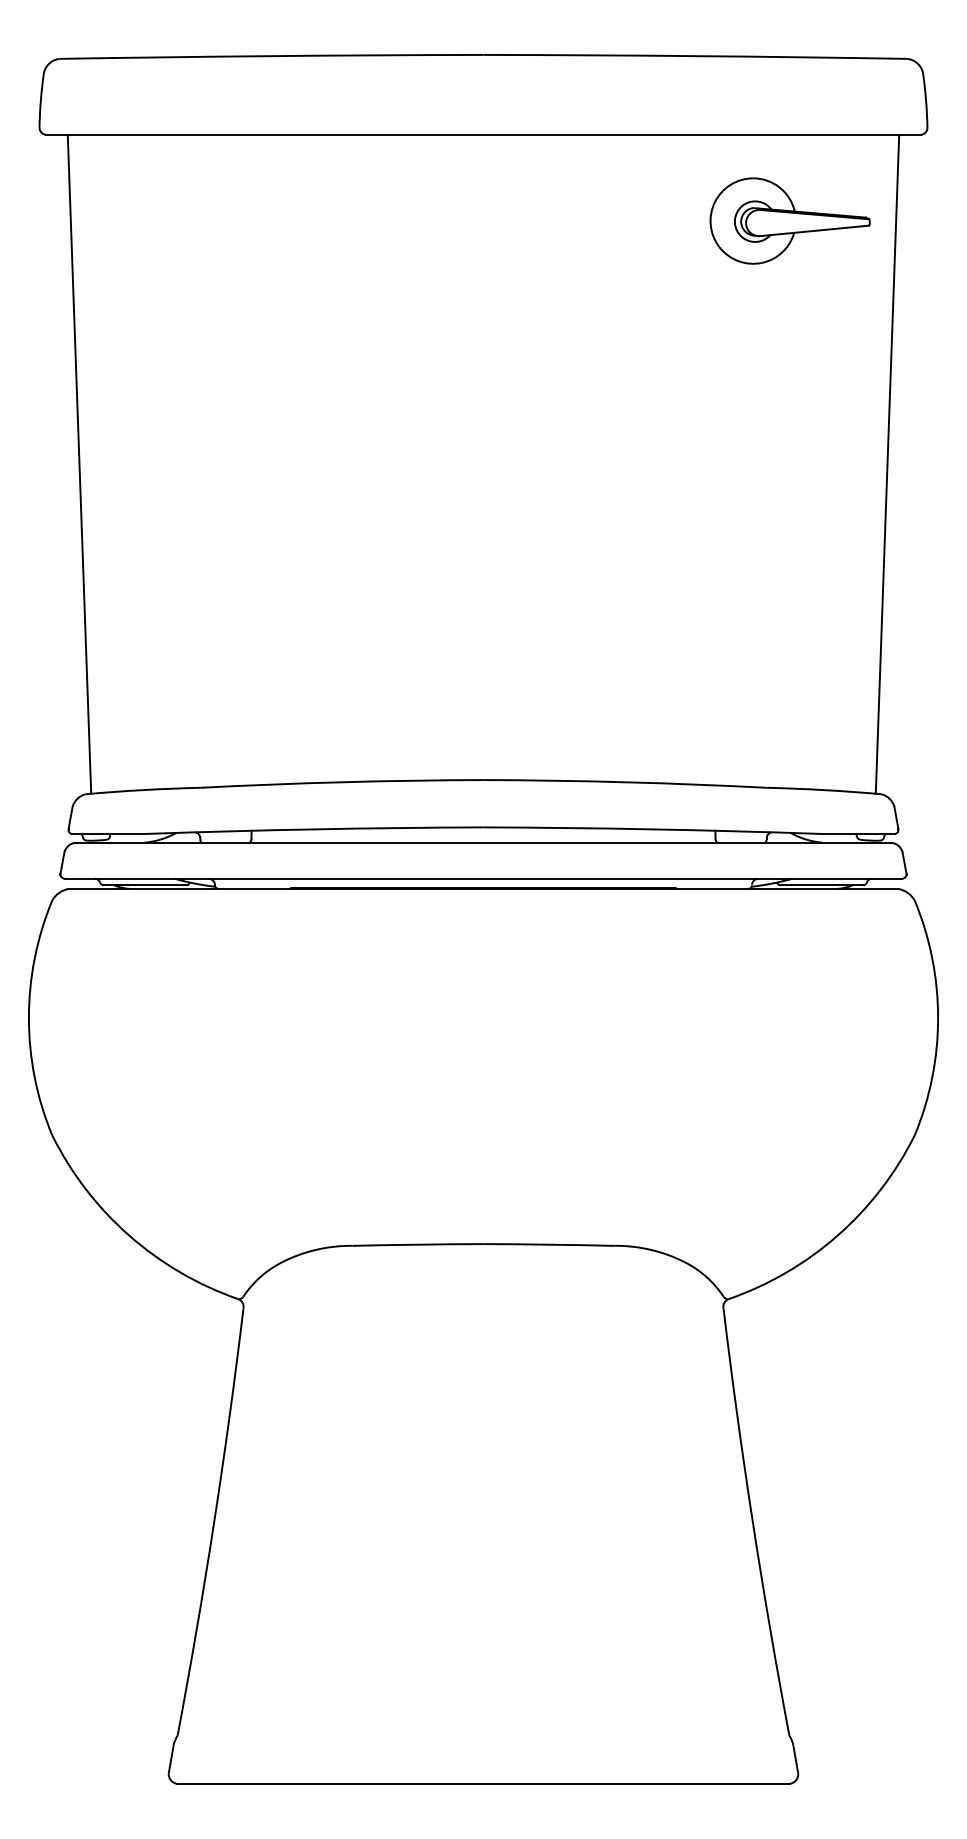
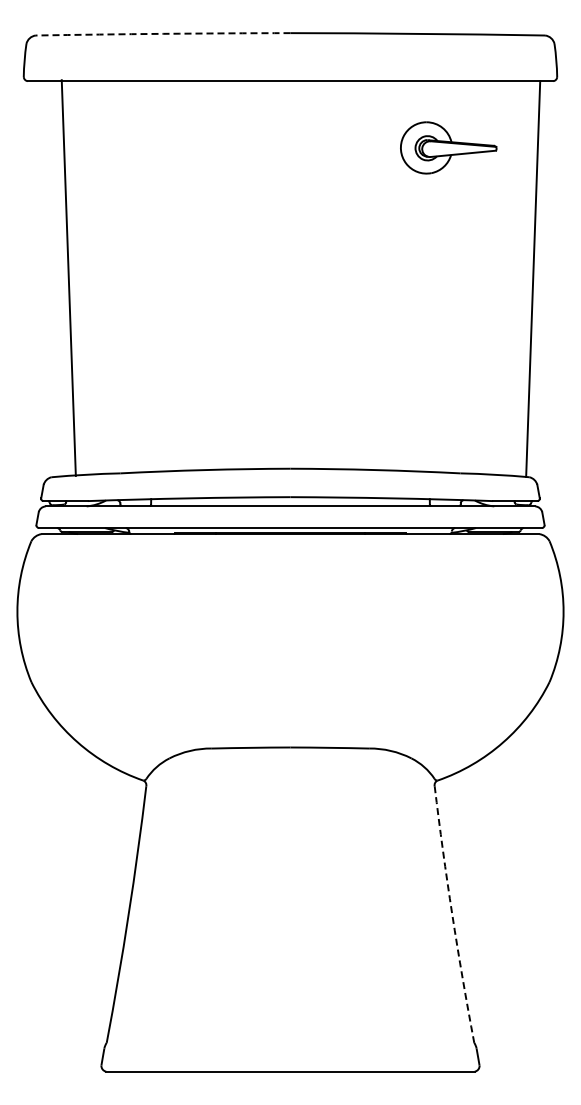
arc: (272, 55) -> (163, 33), solid -> dashed
part: (789, 220) -> (448, 147), moved
line: (78, 463) -> (68, 277), moved
arc: (753, 1522) -> (452, 914), solid -> dashed

